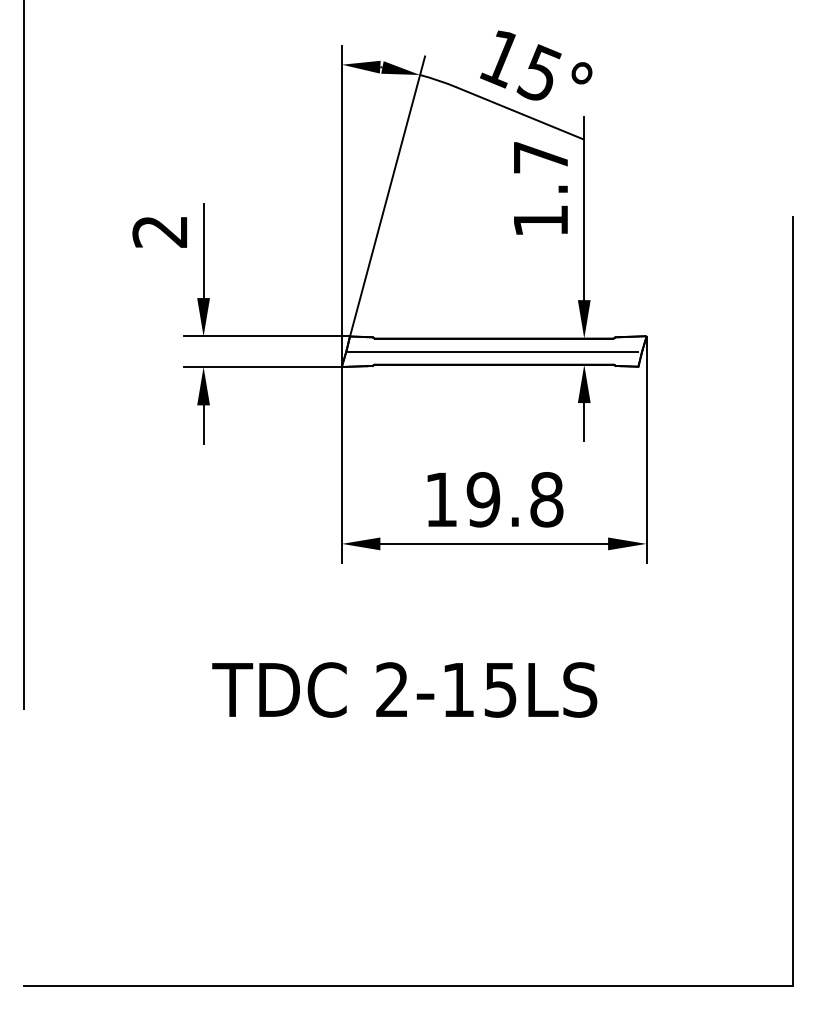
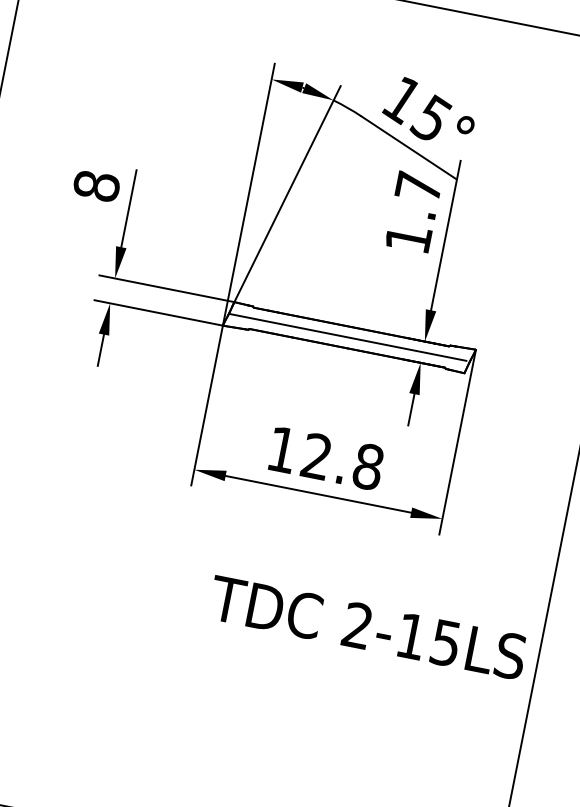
text: (160, 231) -> (96, 186), 2 -> 8
text: (483, 499) -> (316, 456), 19.8 -> 12.8
text: (404, 689) -> (367, 627), moved

